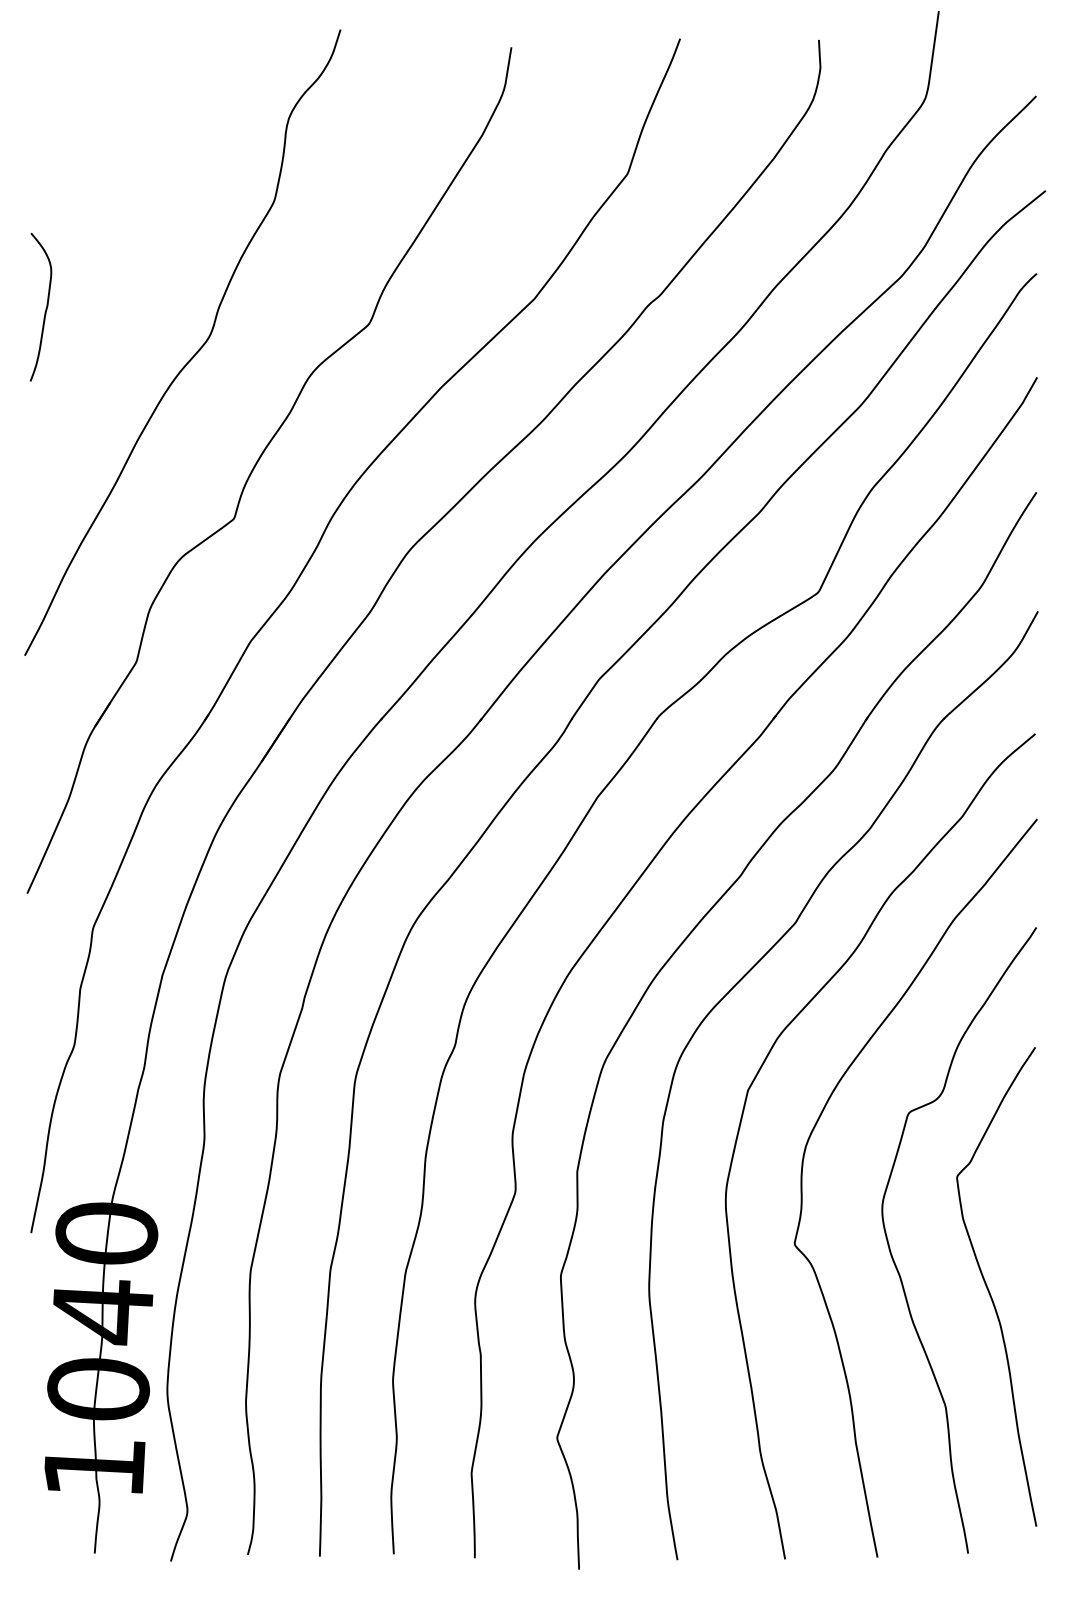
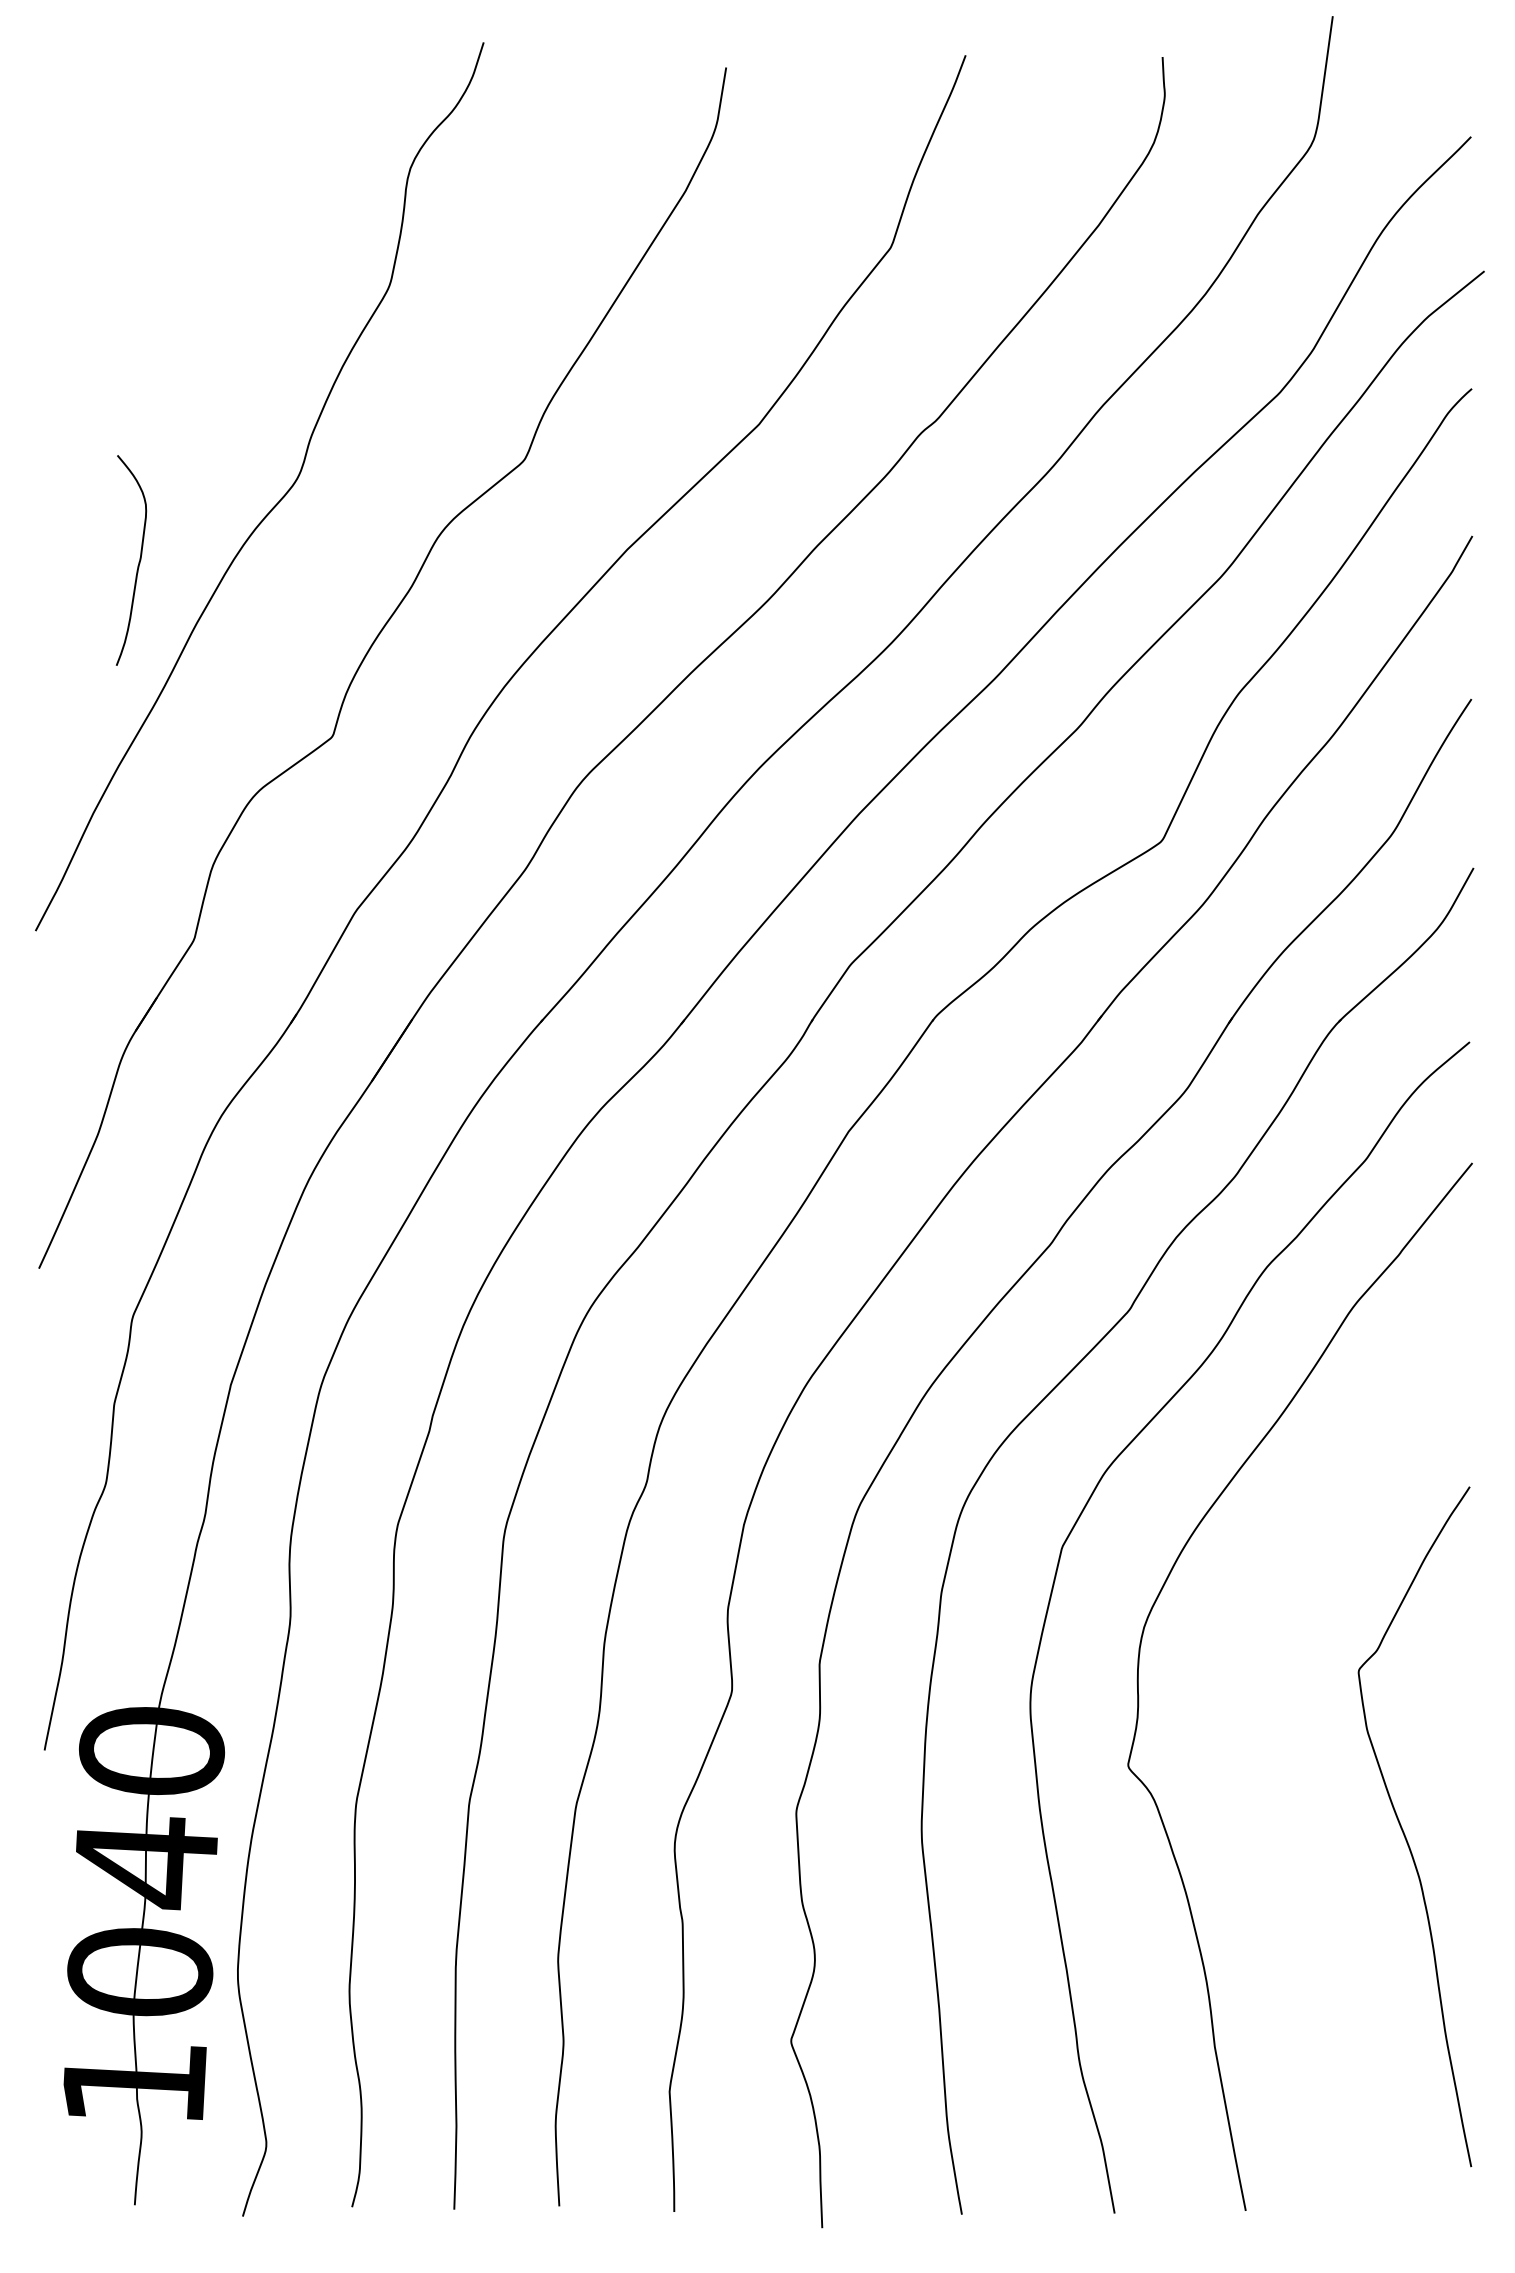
curve: (45, 308) -> (138, 562), moved
curve: (897, 1266) -> (1273, 1798), removed

